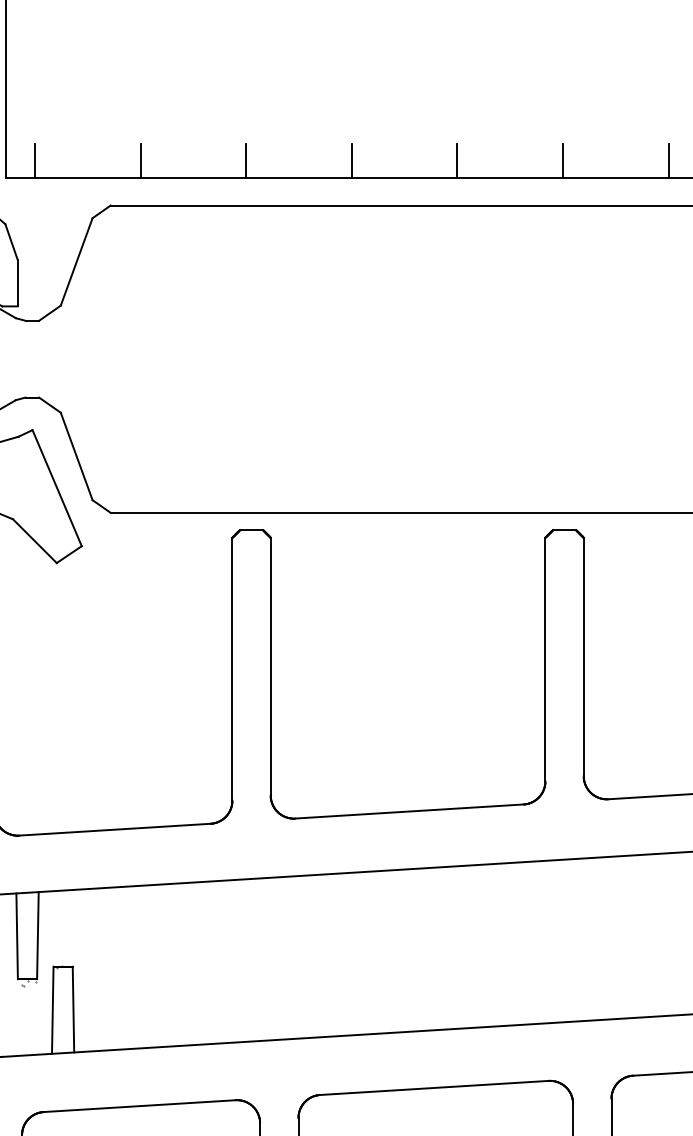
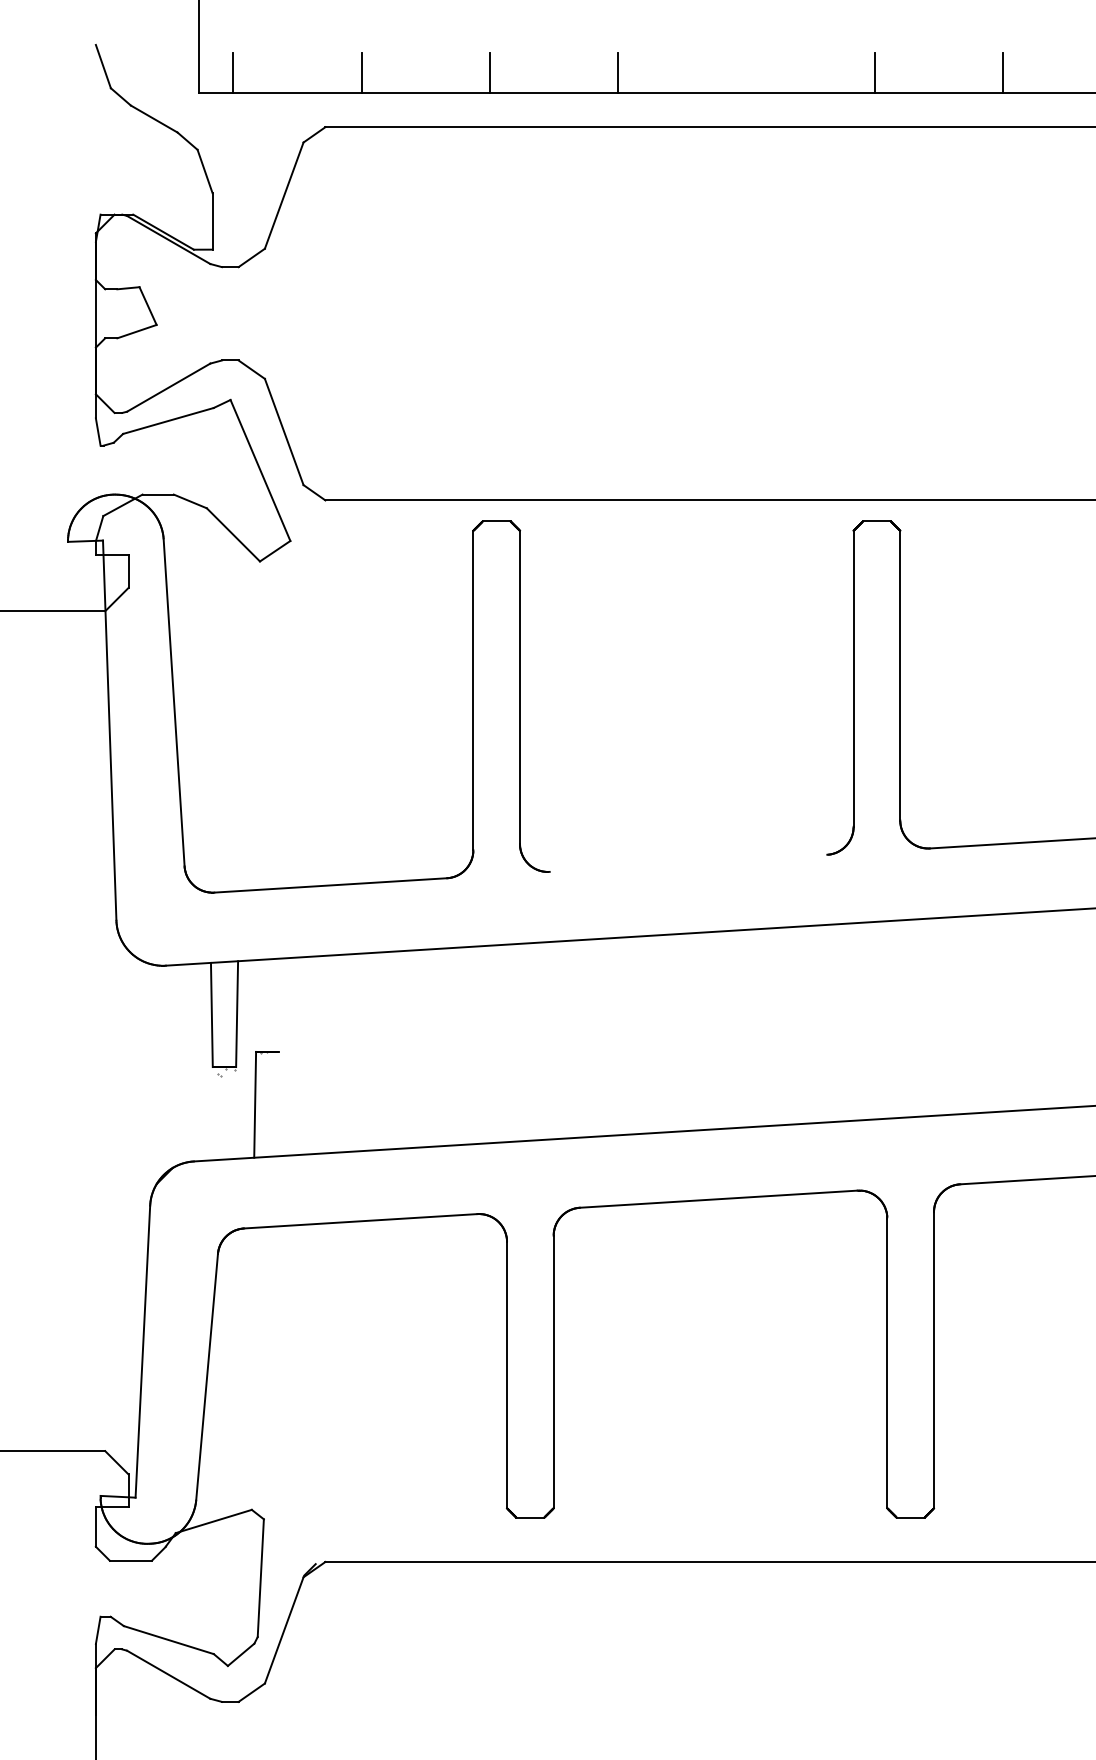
line: (457, 160) -> (746, 72), removed
line: (409, 810) -> (688, 862), removed
line: (73, 1009) -> (280, 1103), removed

